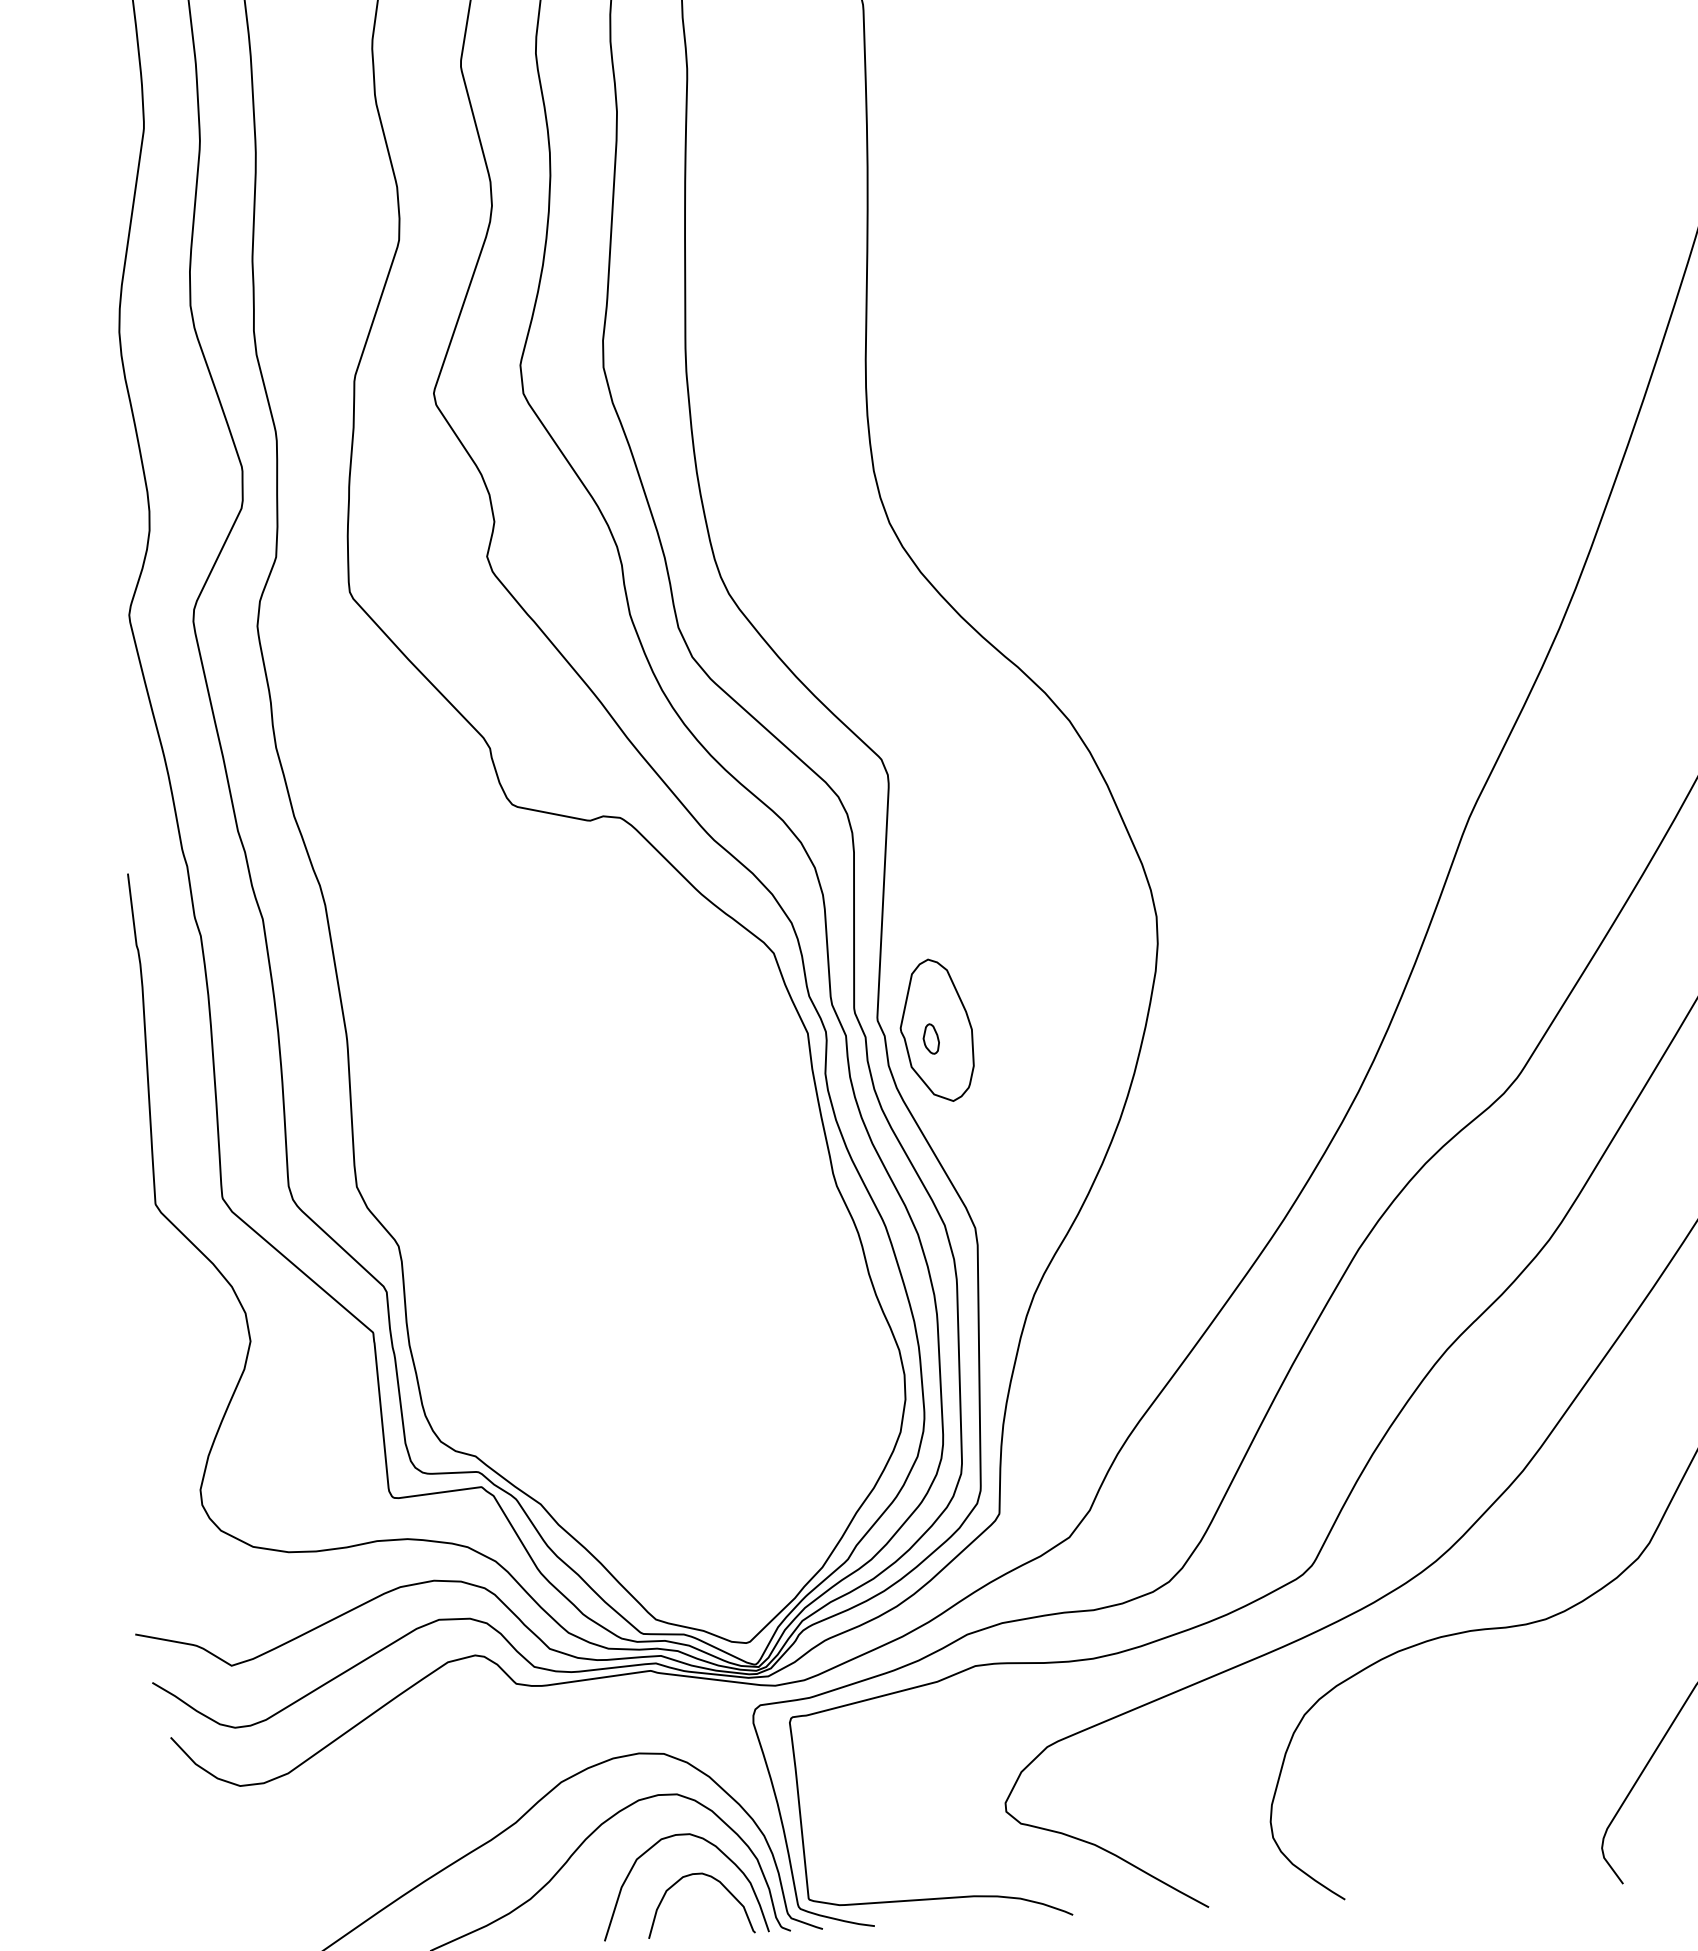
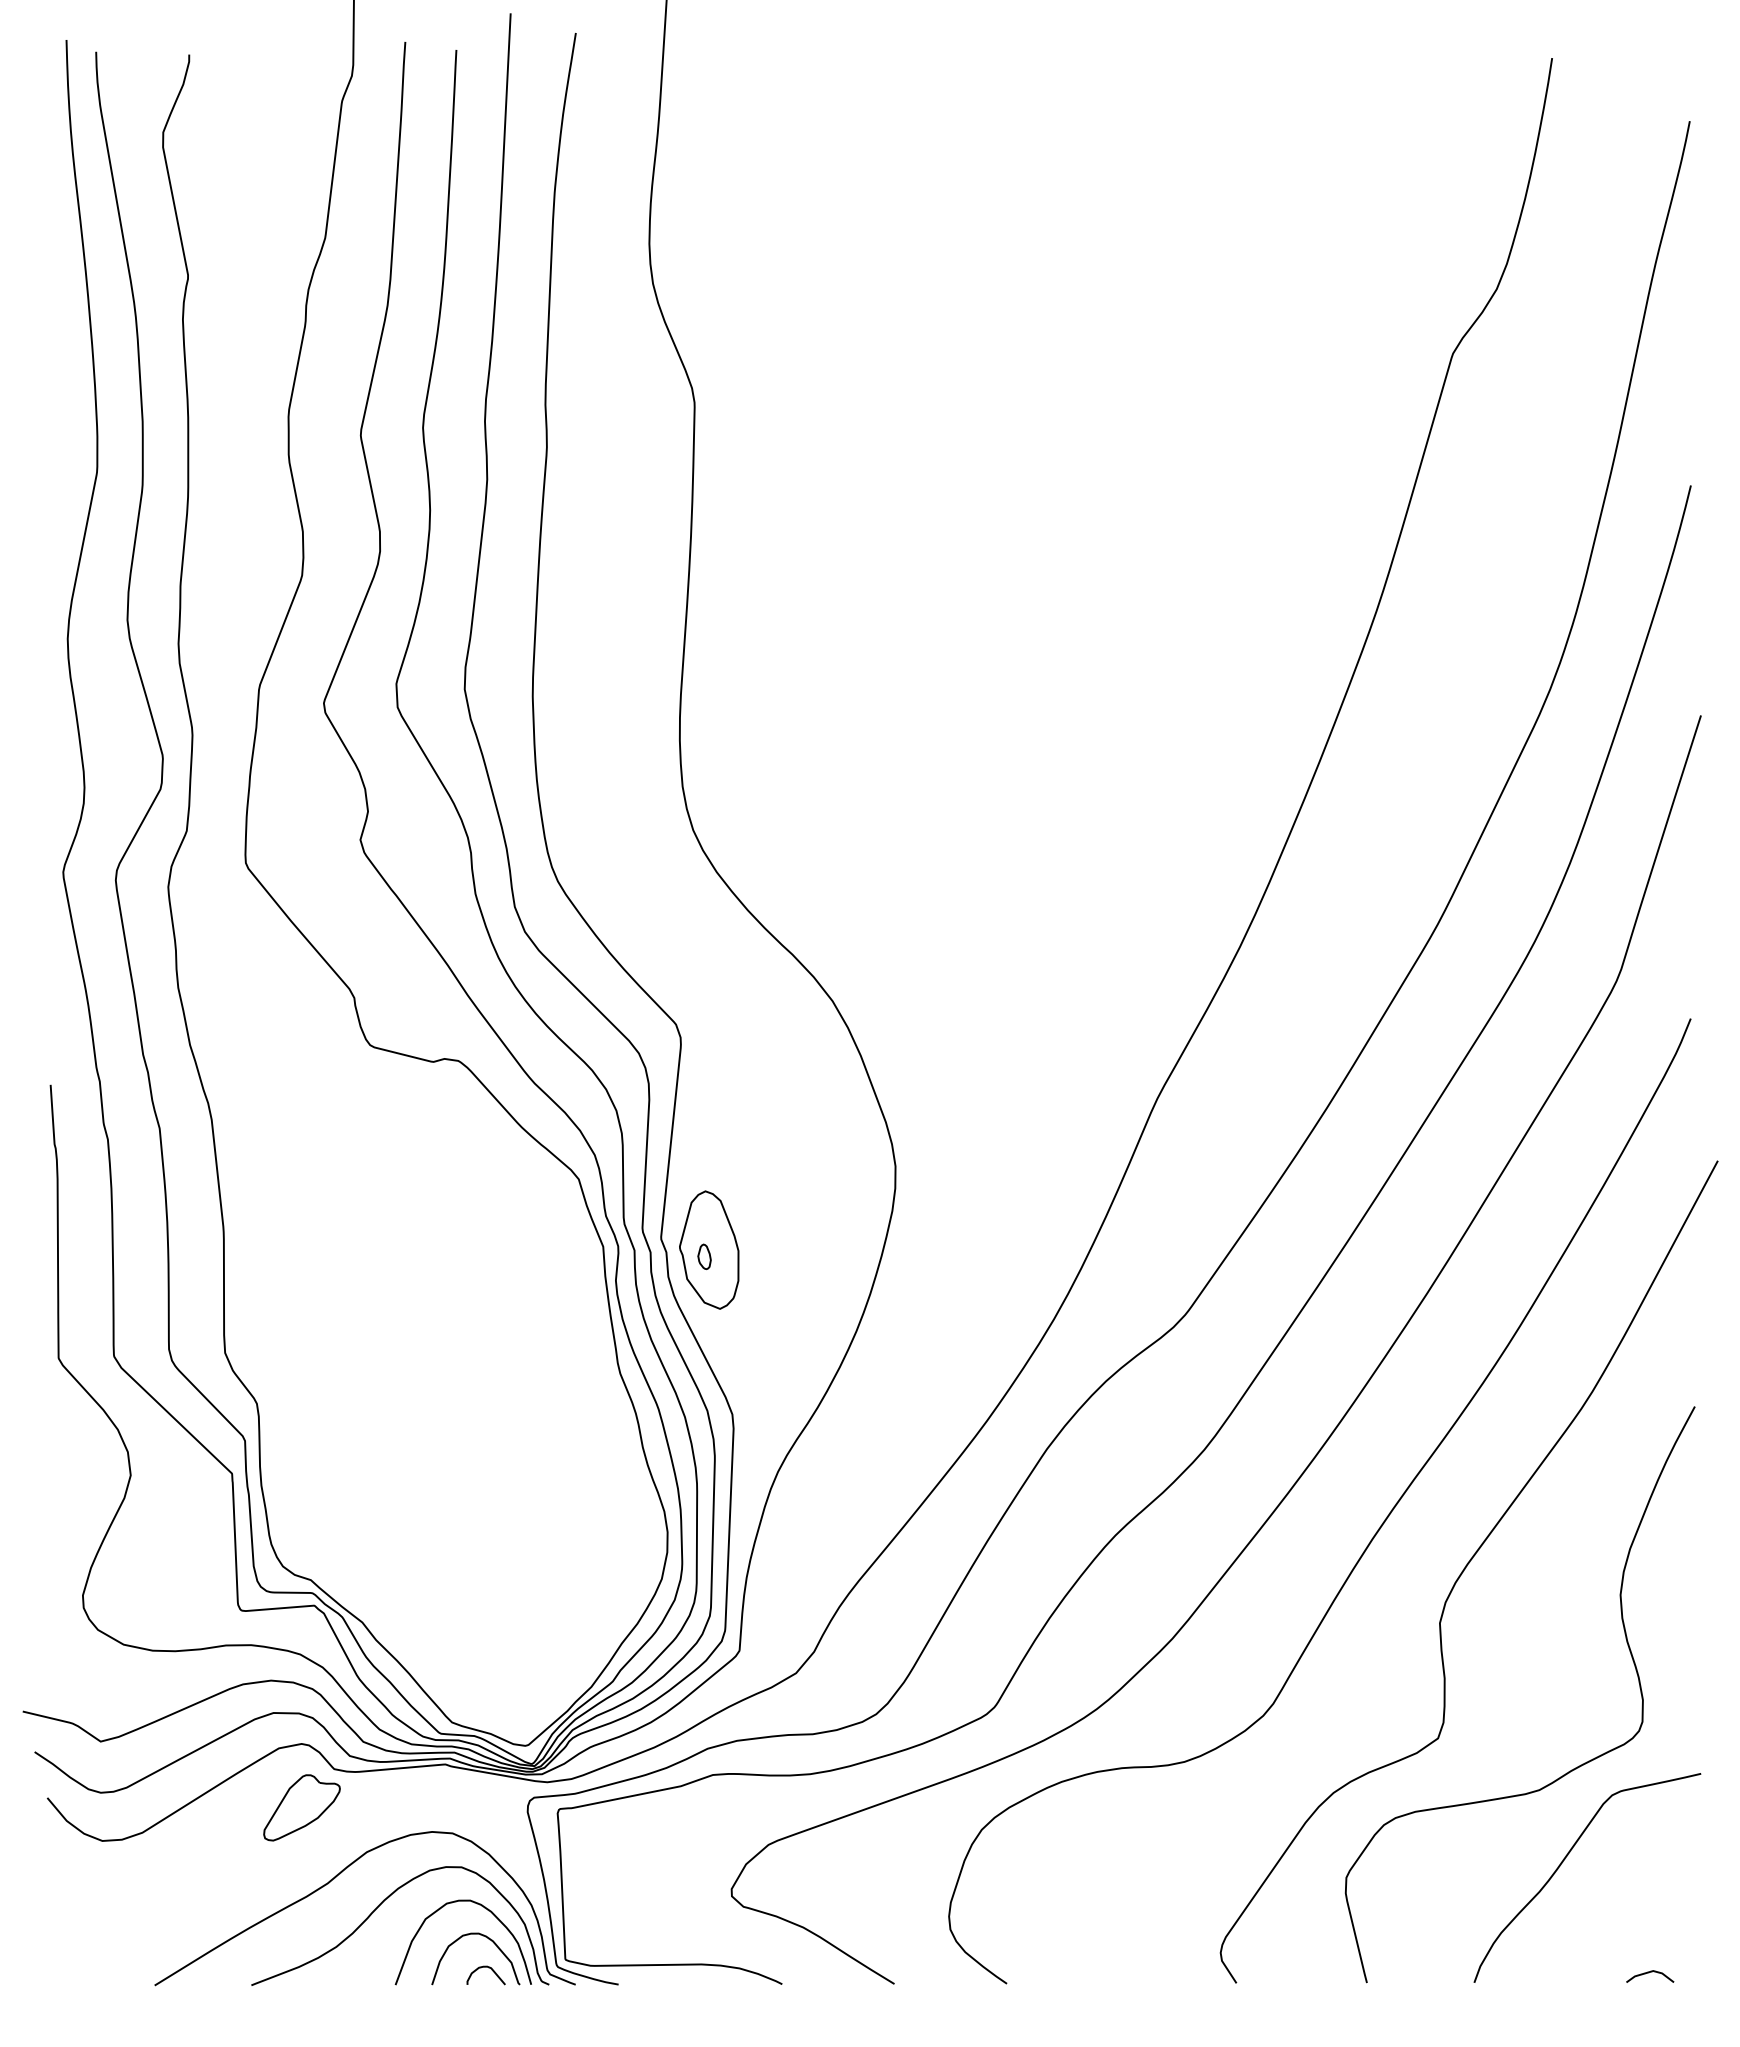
part: (479, 1732) -> (301, 1807), added
curve: (716, 1915) -> (488, 1968), added

